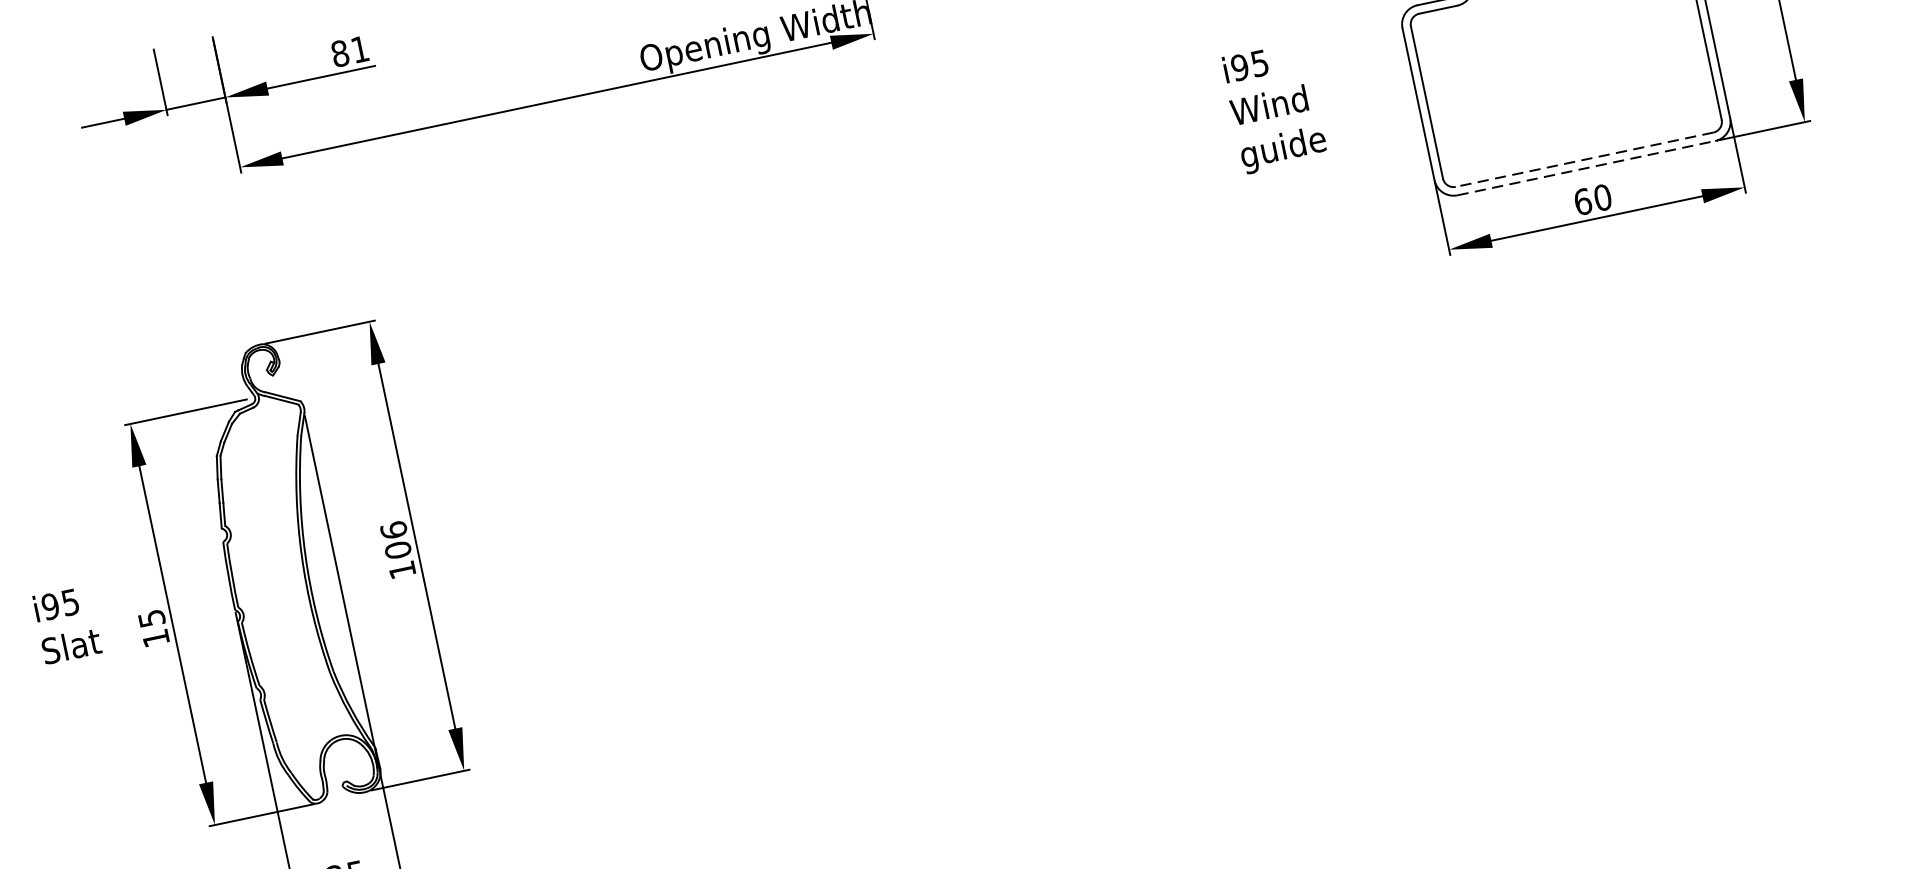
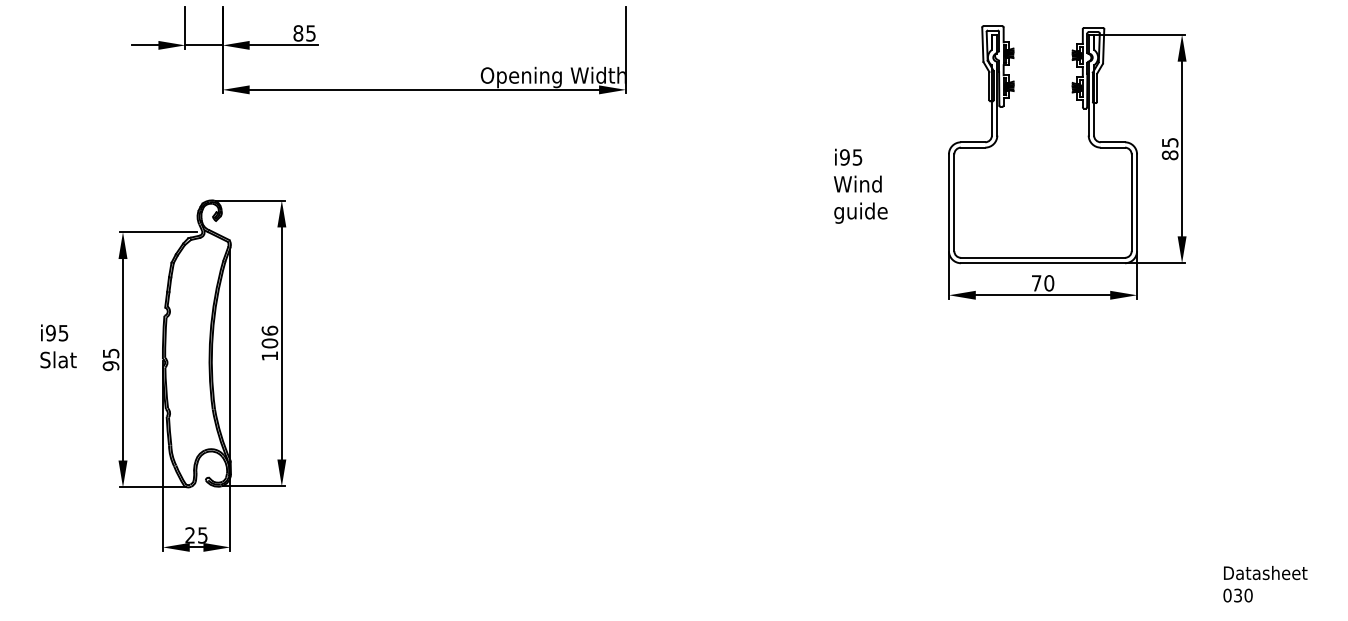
text: (359, 49) -> (310, 33), 81 -> 85
line: (1585, 159) -> (1043, 257), dashed -> solid
line: (1587, 168) -> (1043, 263), dashed -> solid
text: (1582, 202) -> (1036, 283), 60 -> 70
text: (155, 639) -> (110, 366), 15 -> 95

